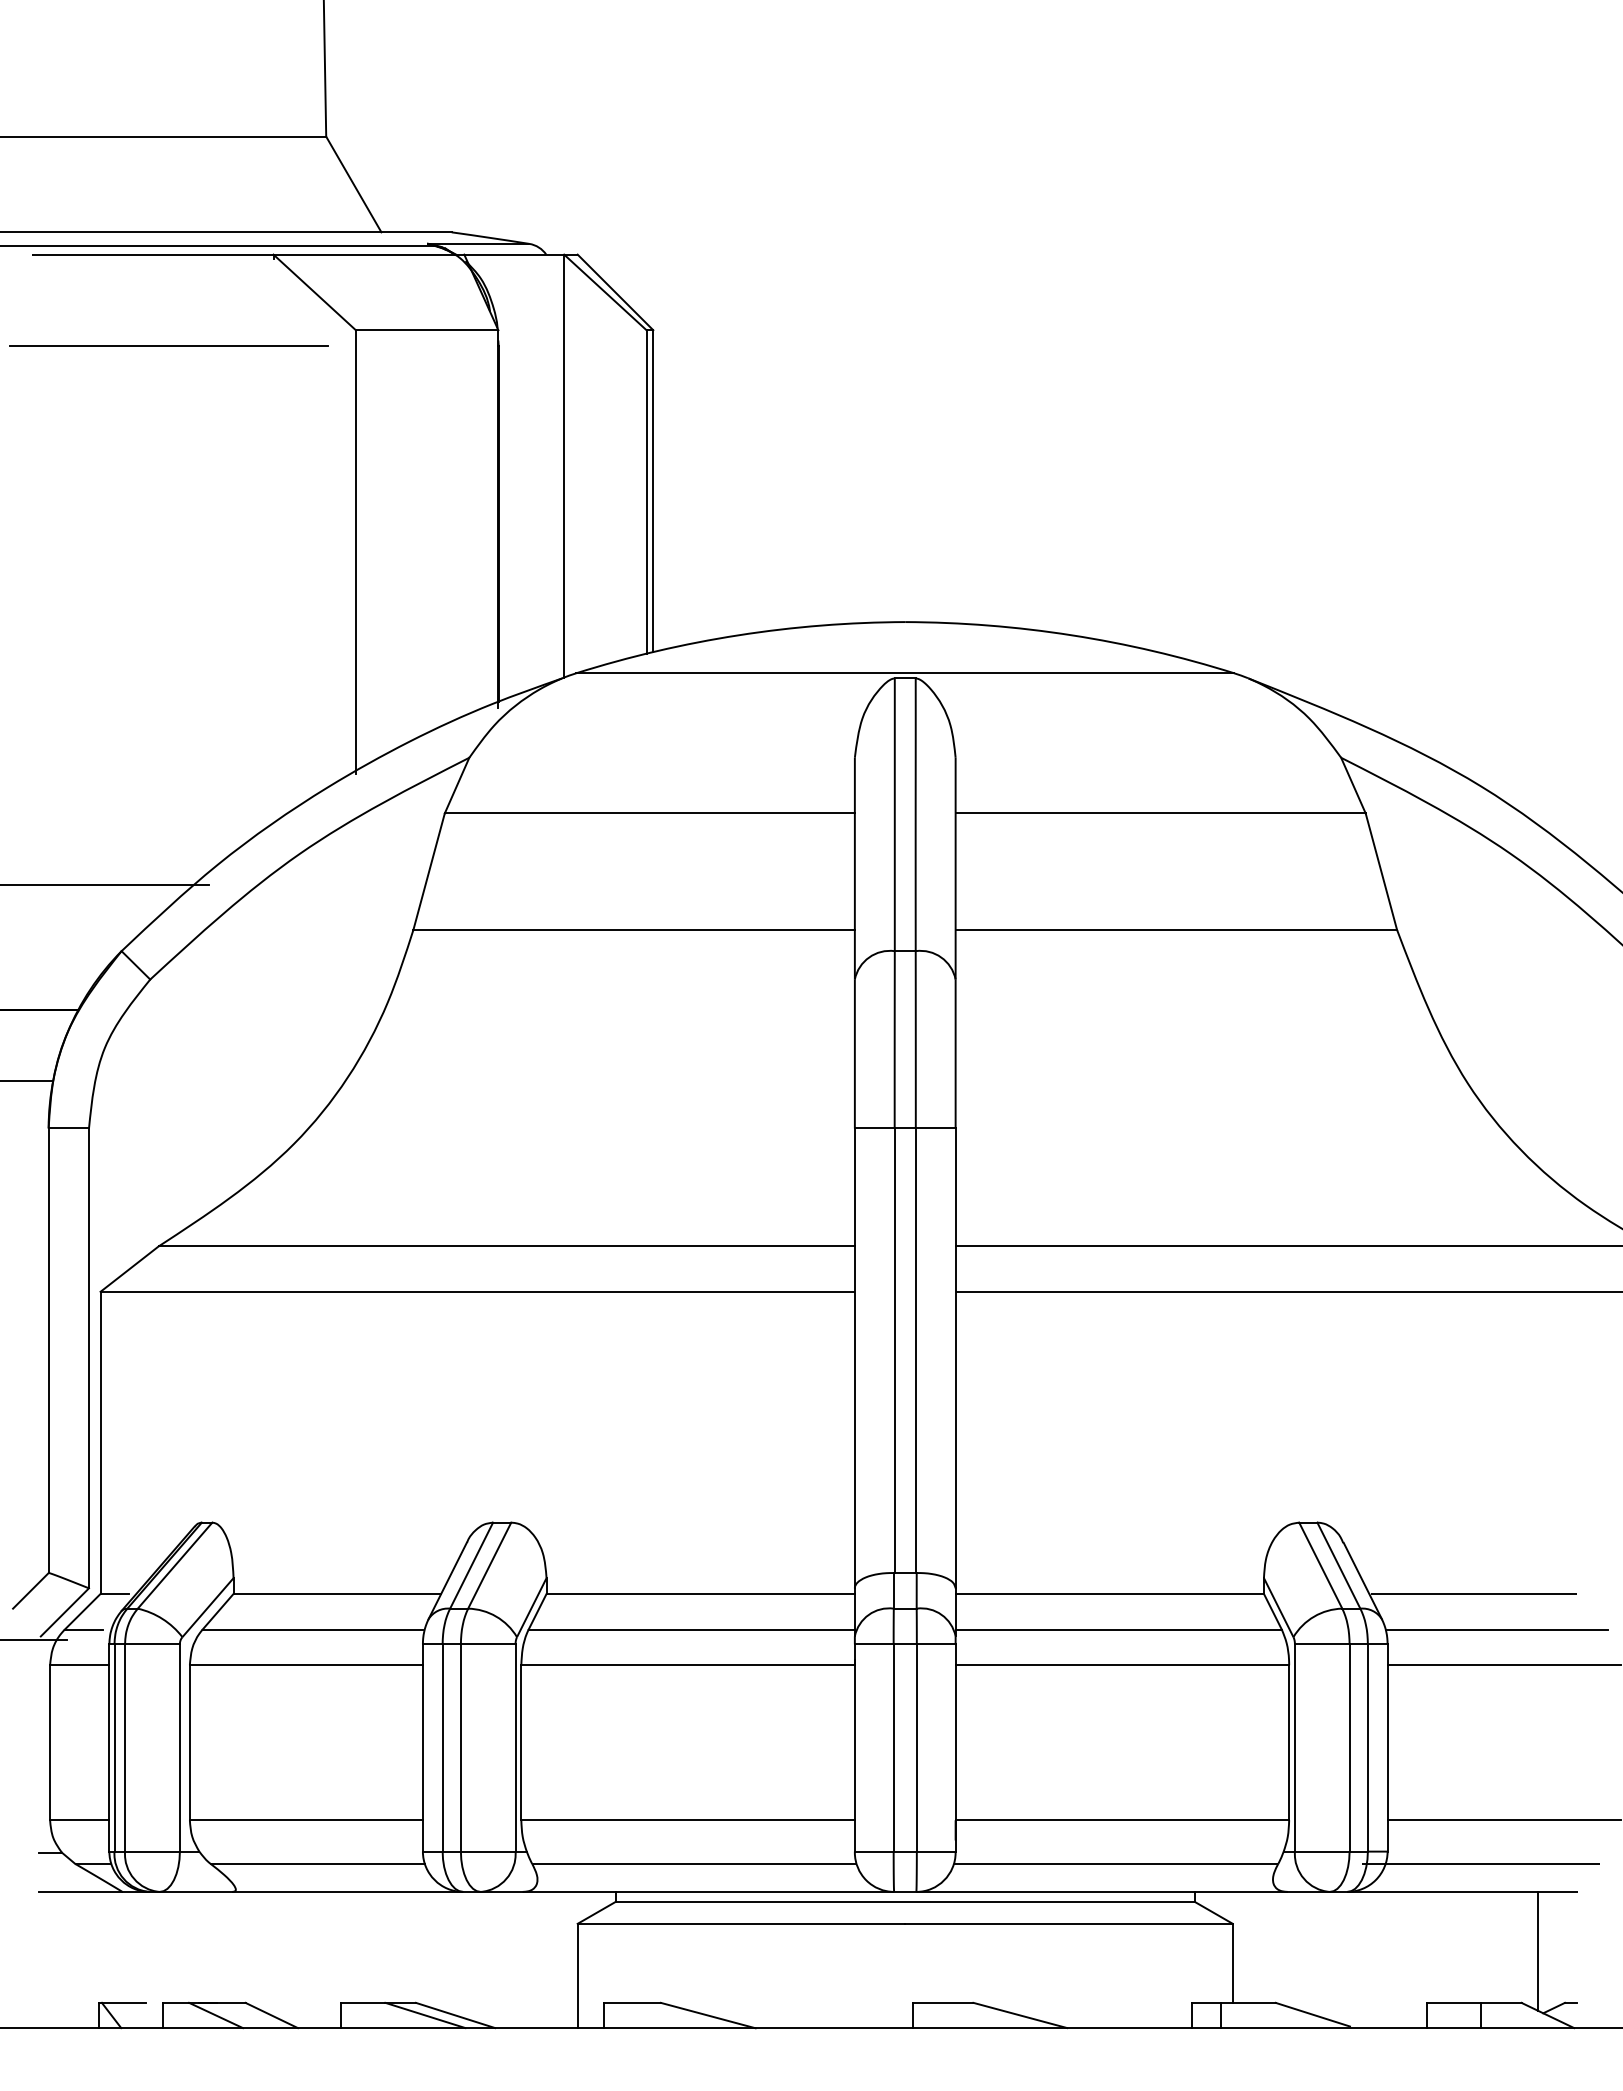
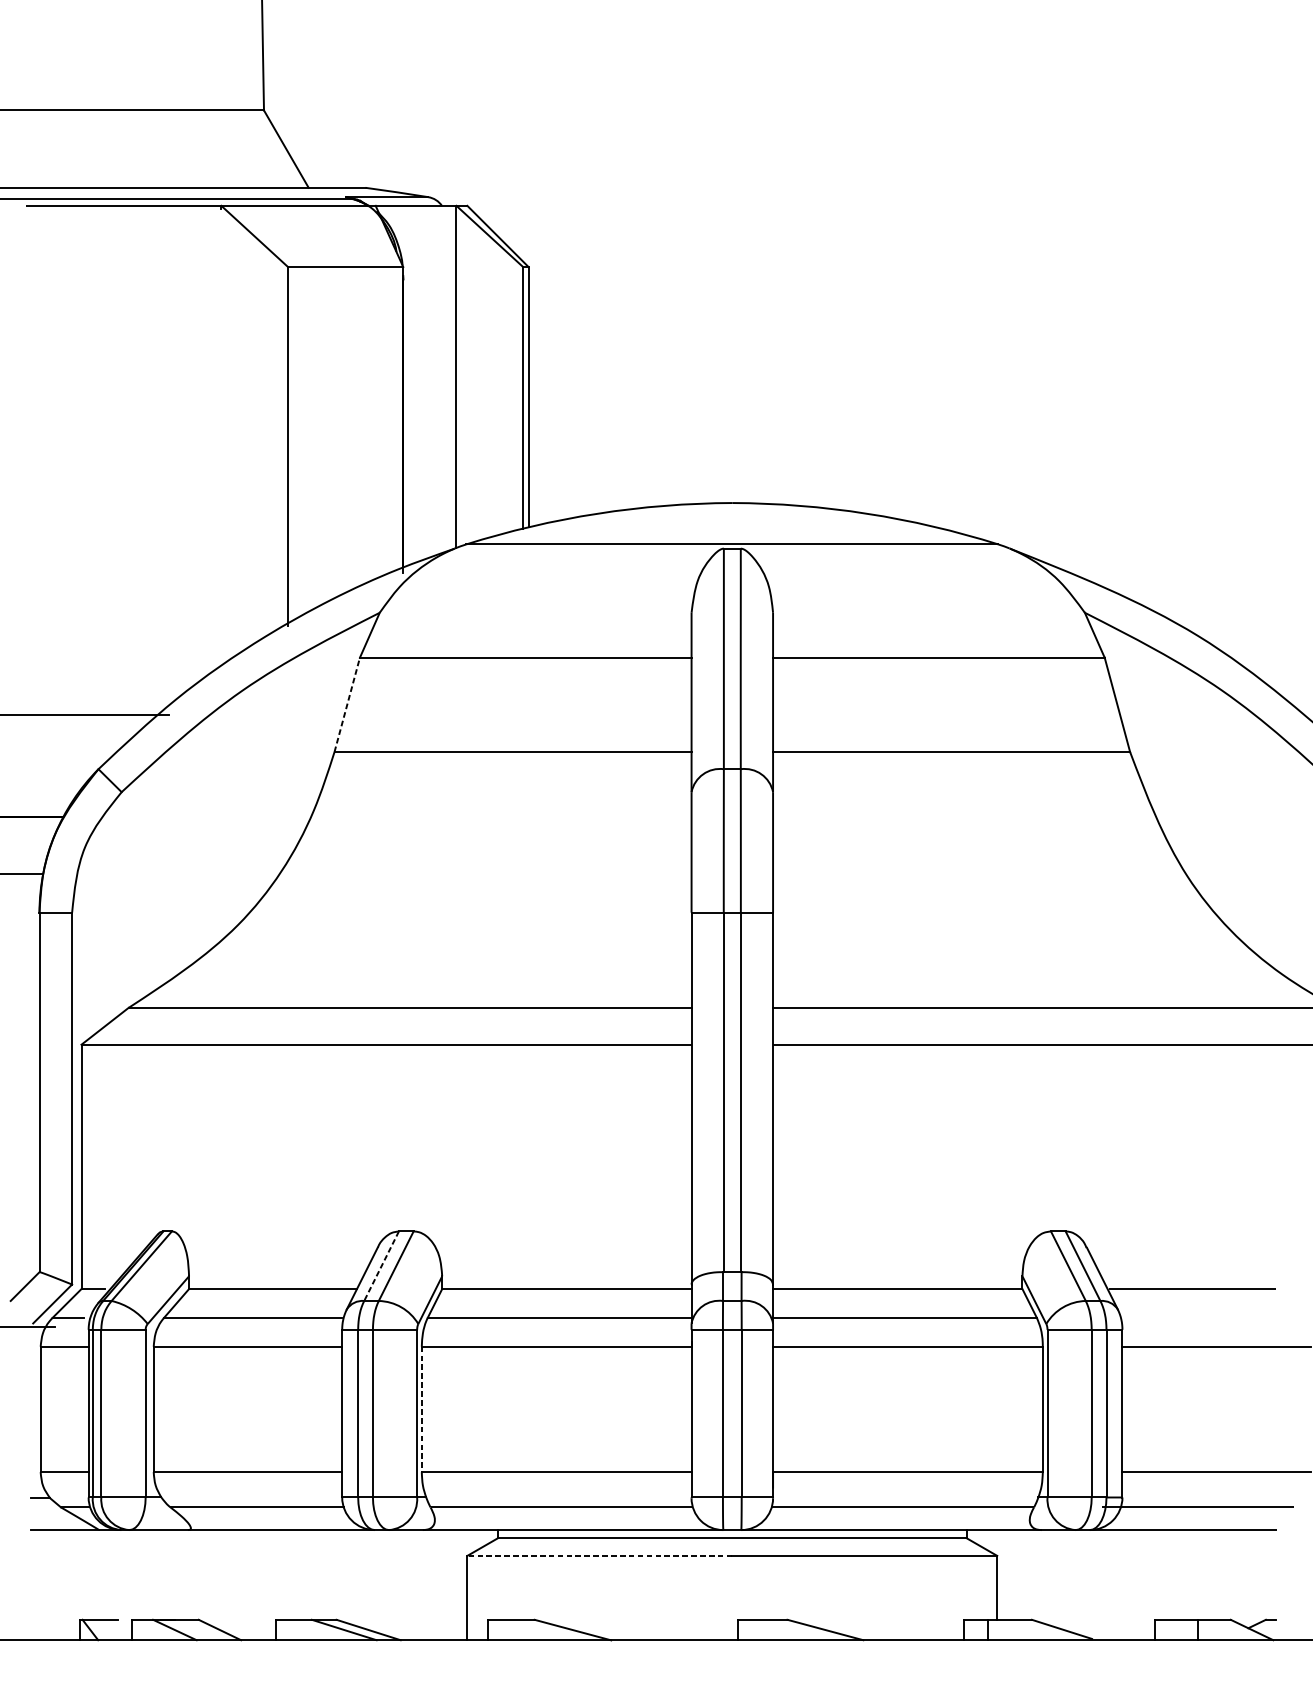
line: (168, 345) -> (136, 279), removed
line: (429, 871) -> (347, 704), solid -> dashed
line: (471, 1566) -> (381, 1266), solid -> dashed
line: (1496, 1629) -> (1210, 1317), removed
line: (521, 1742) -> (421, 1409), solid -> dashed
line: (741, 1923) -> (599, 1555), solid -> dashed
line: (1537, 1950) -> (1243, 1577), removed

